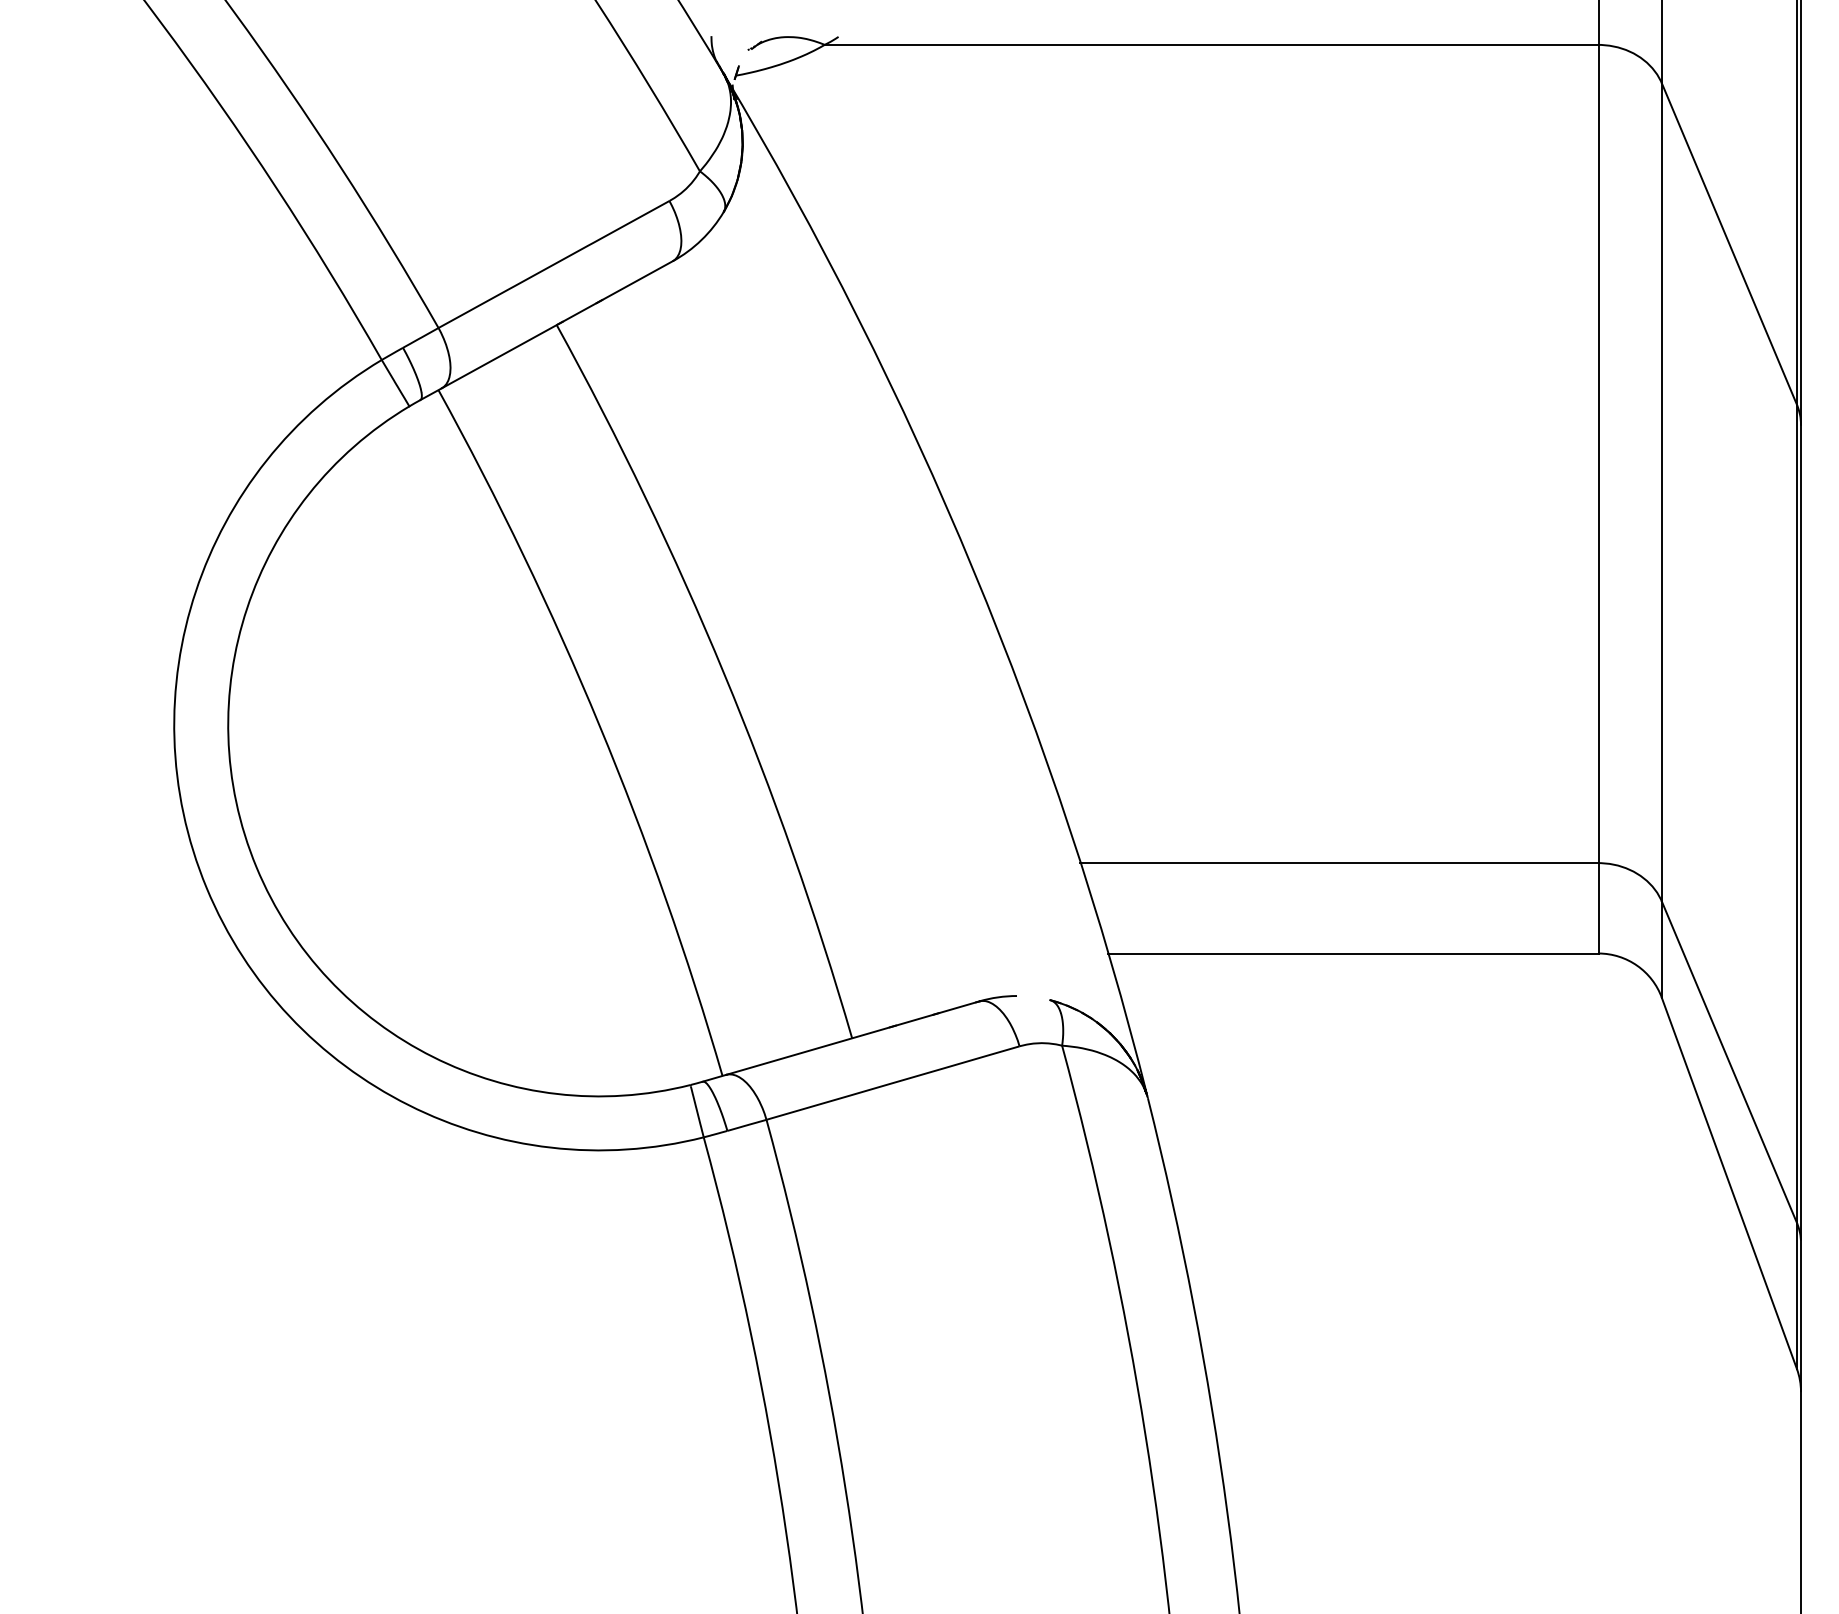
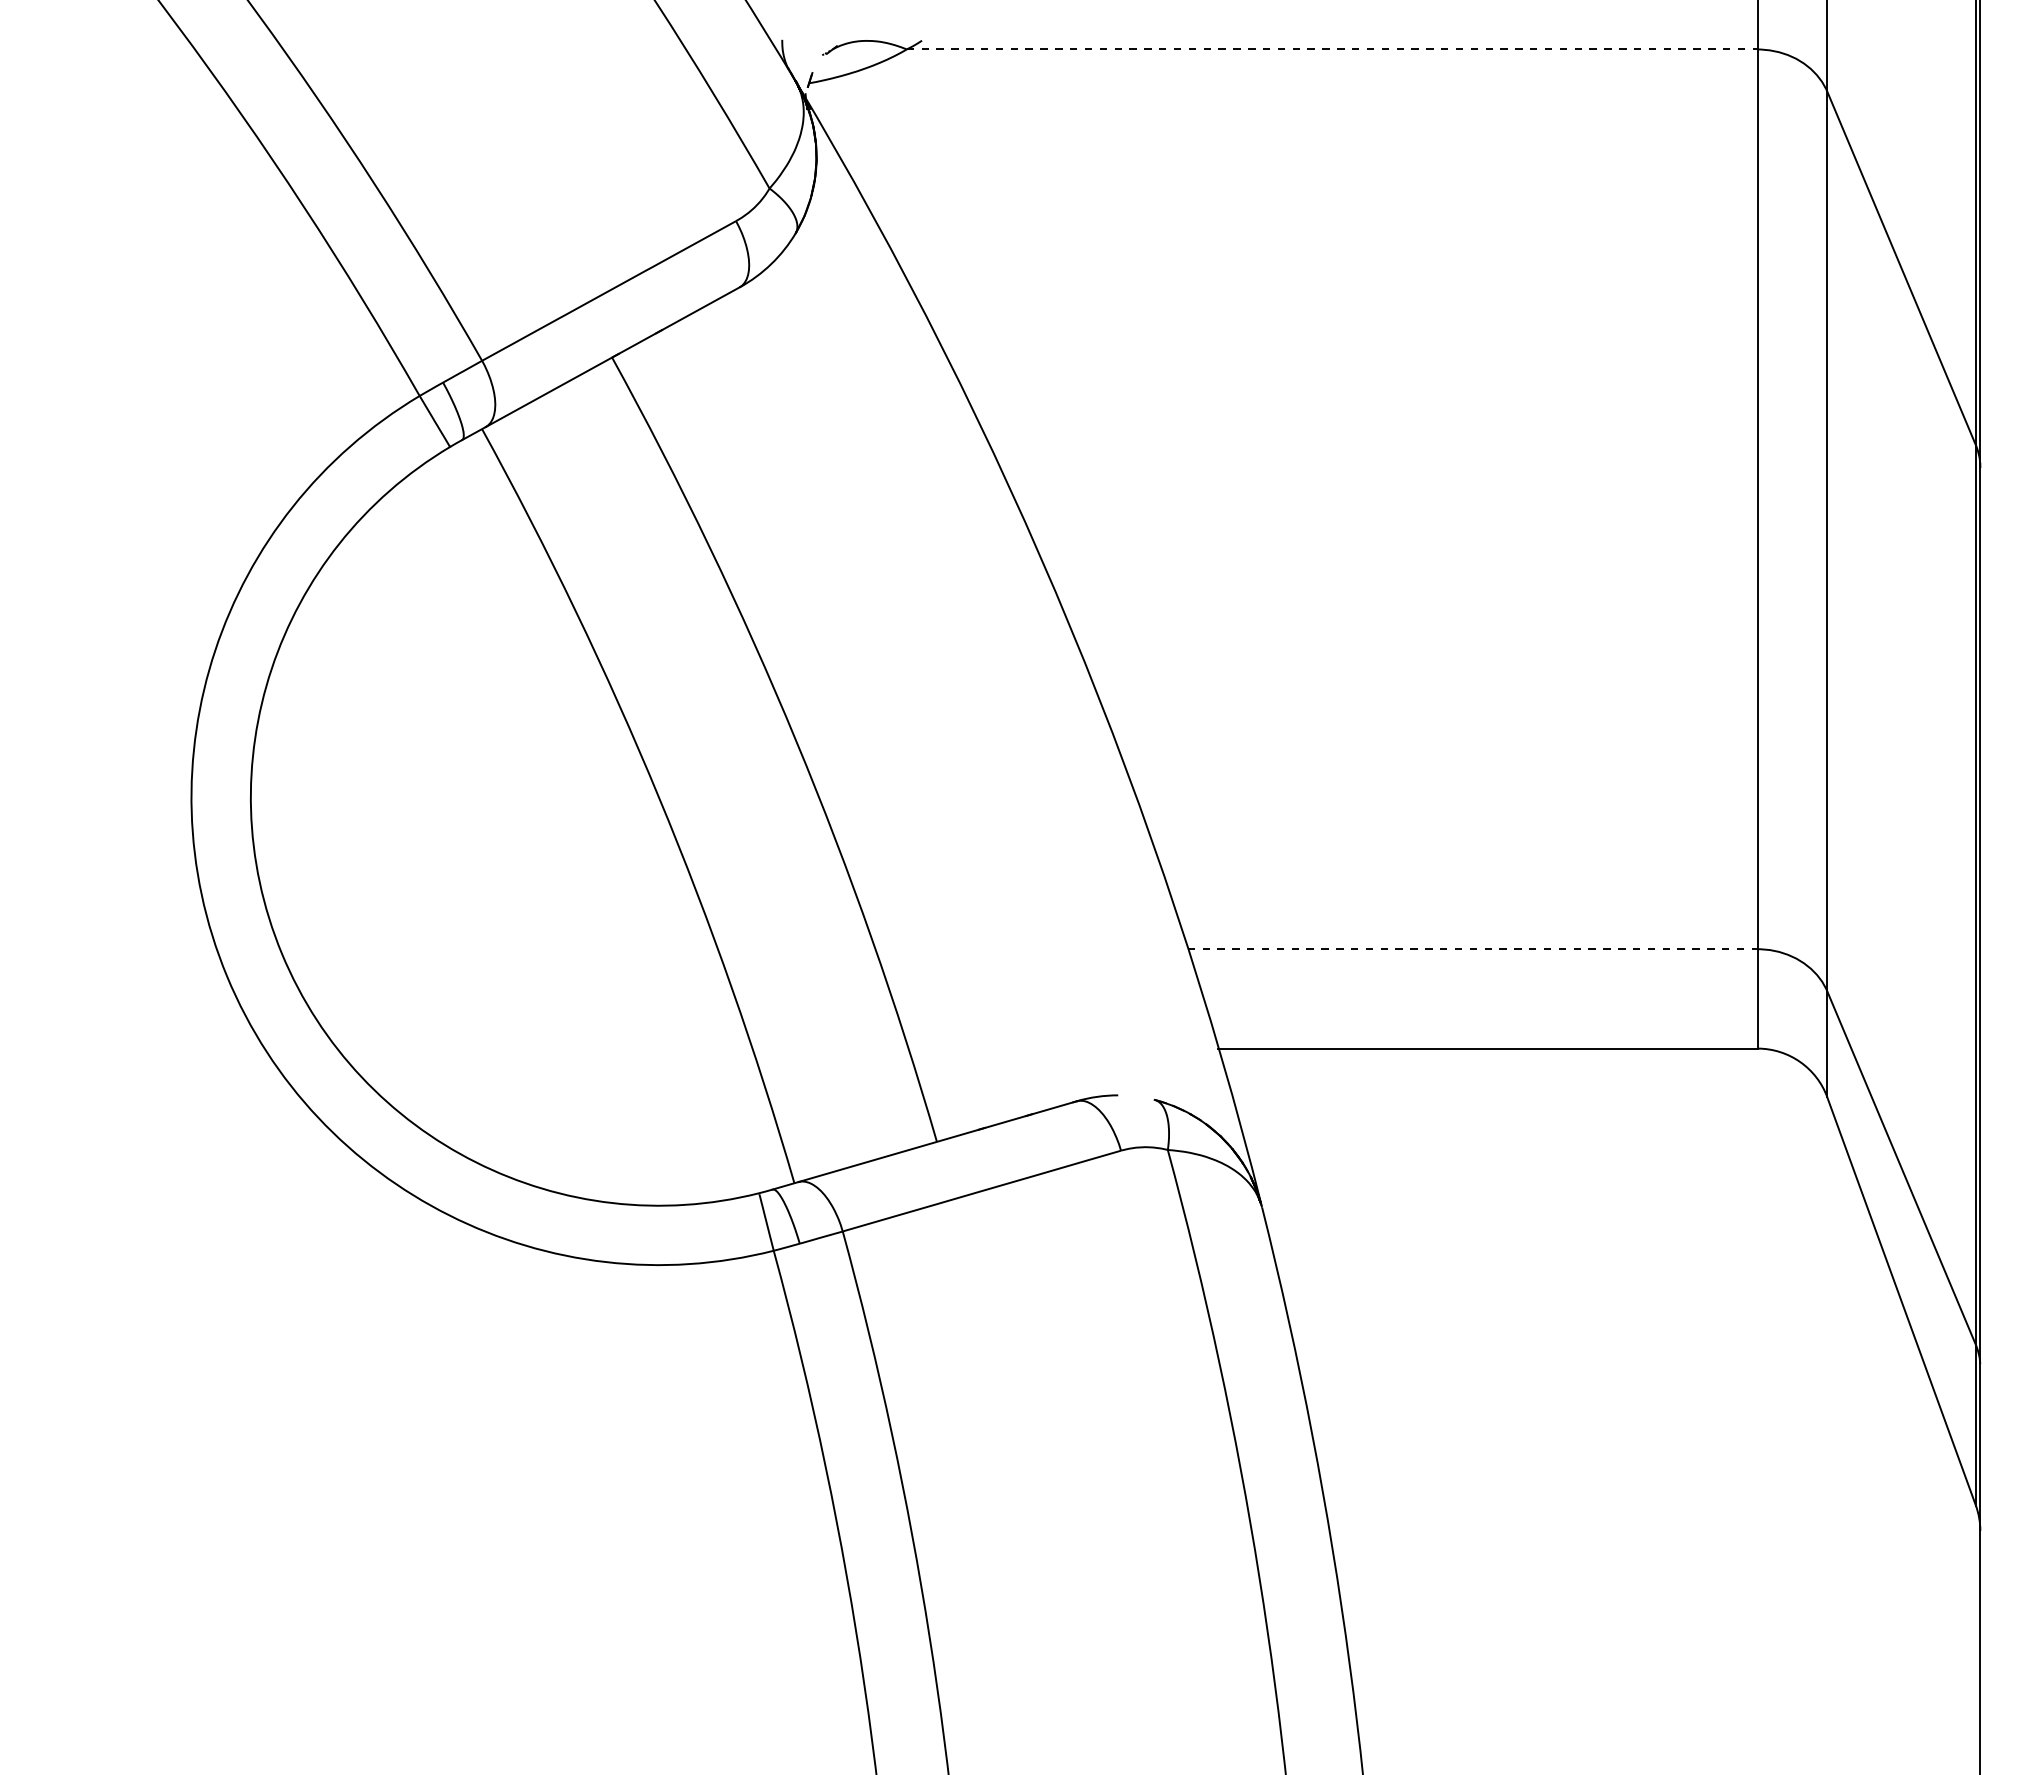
line: (1211, 44) -> (1332, 49), solid -> dashed
line: (1340, 863) -> (1473, 949), solid -> dashed

